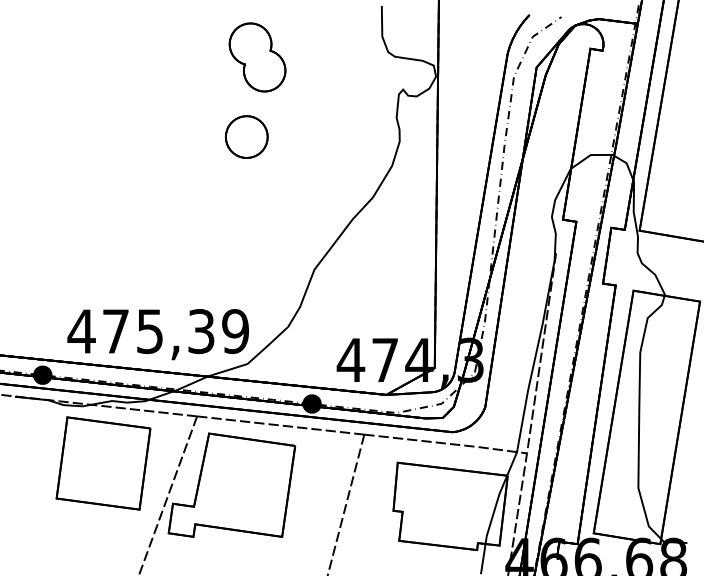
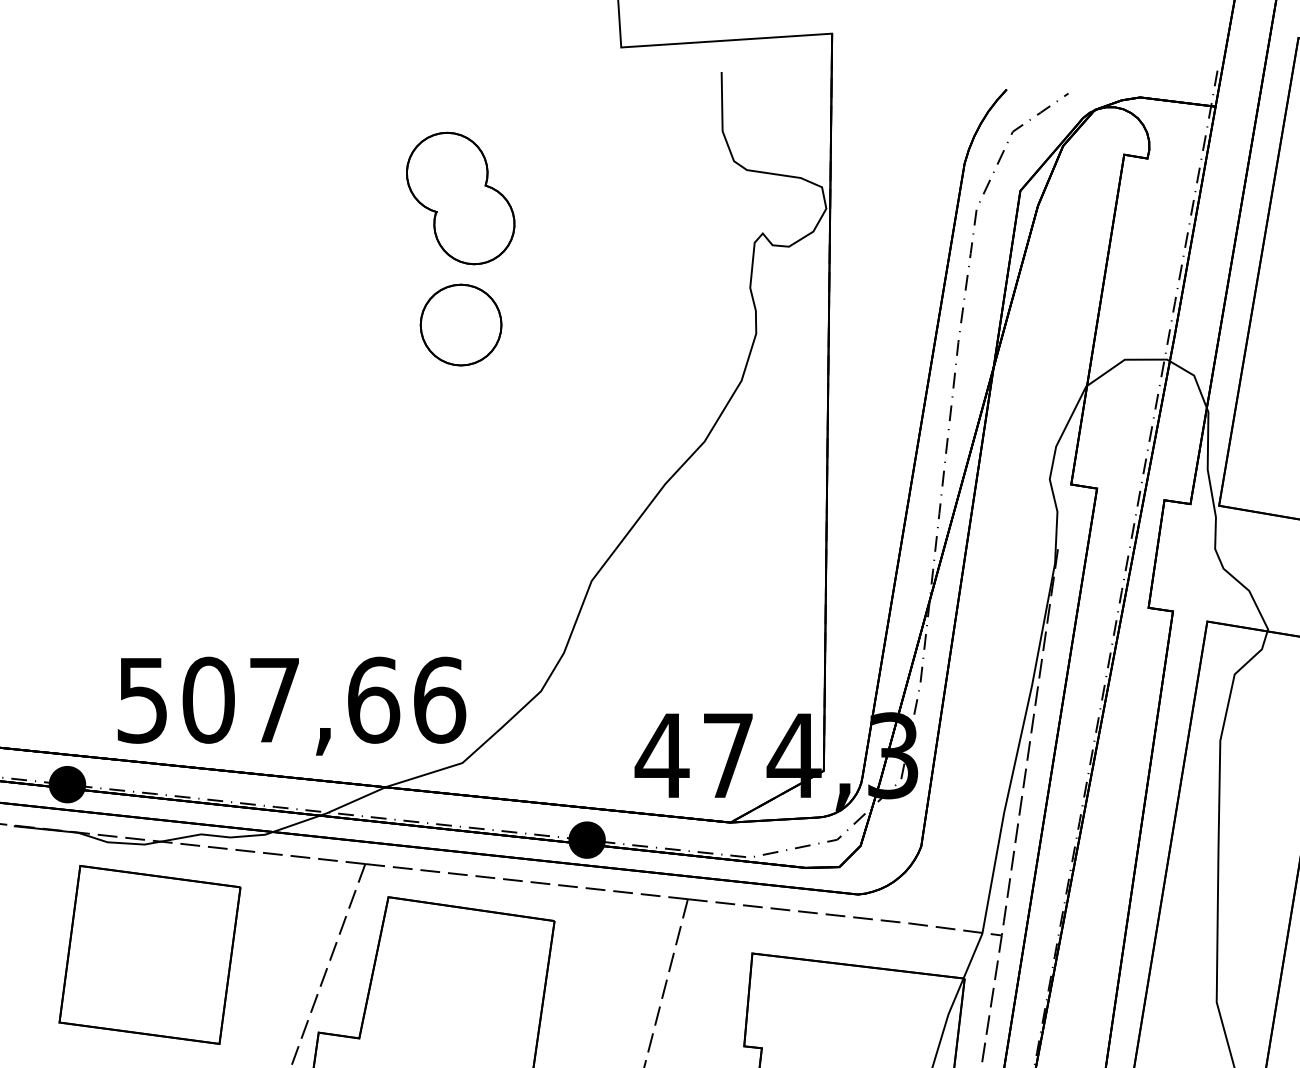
part: (257, 57) -> (460, 198), moved
text: (158, 331) -> (290, 700), 475,39 -> 507,66
part: (103, 463) -> (149, 954), moved

